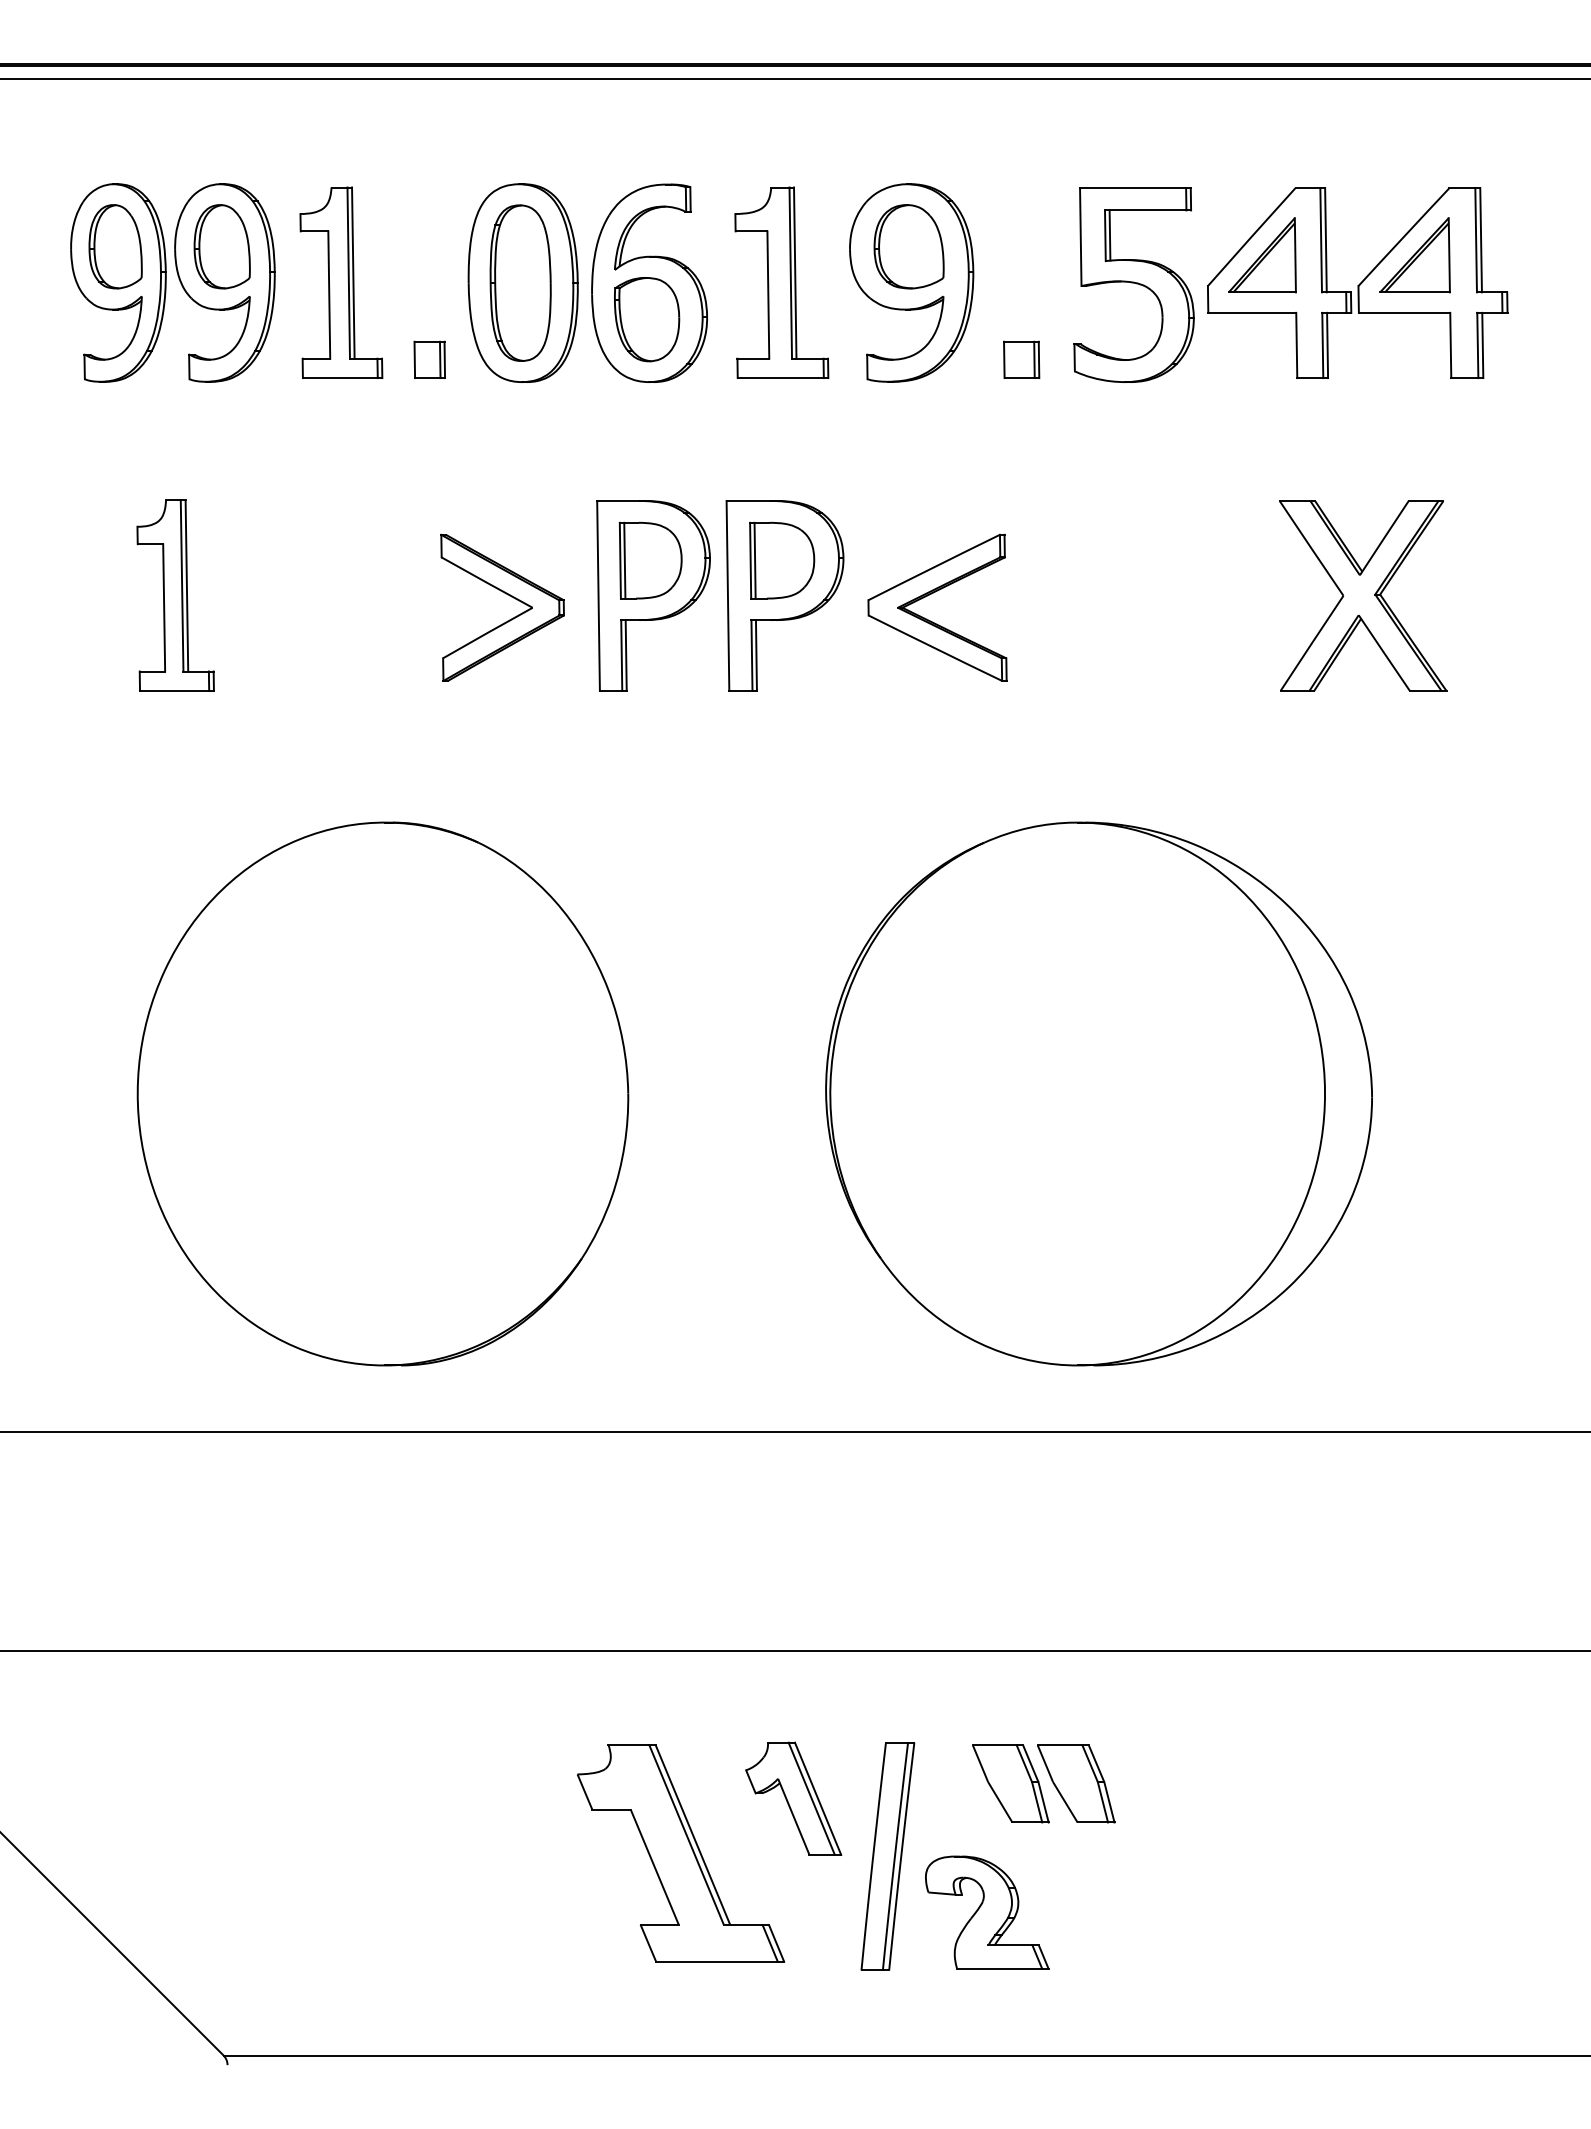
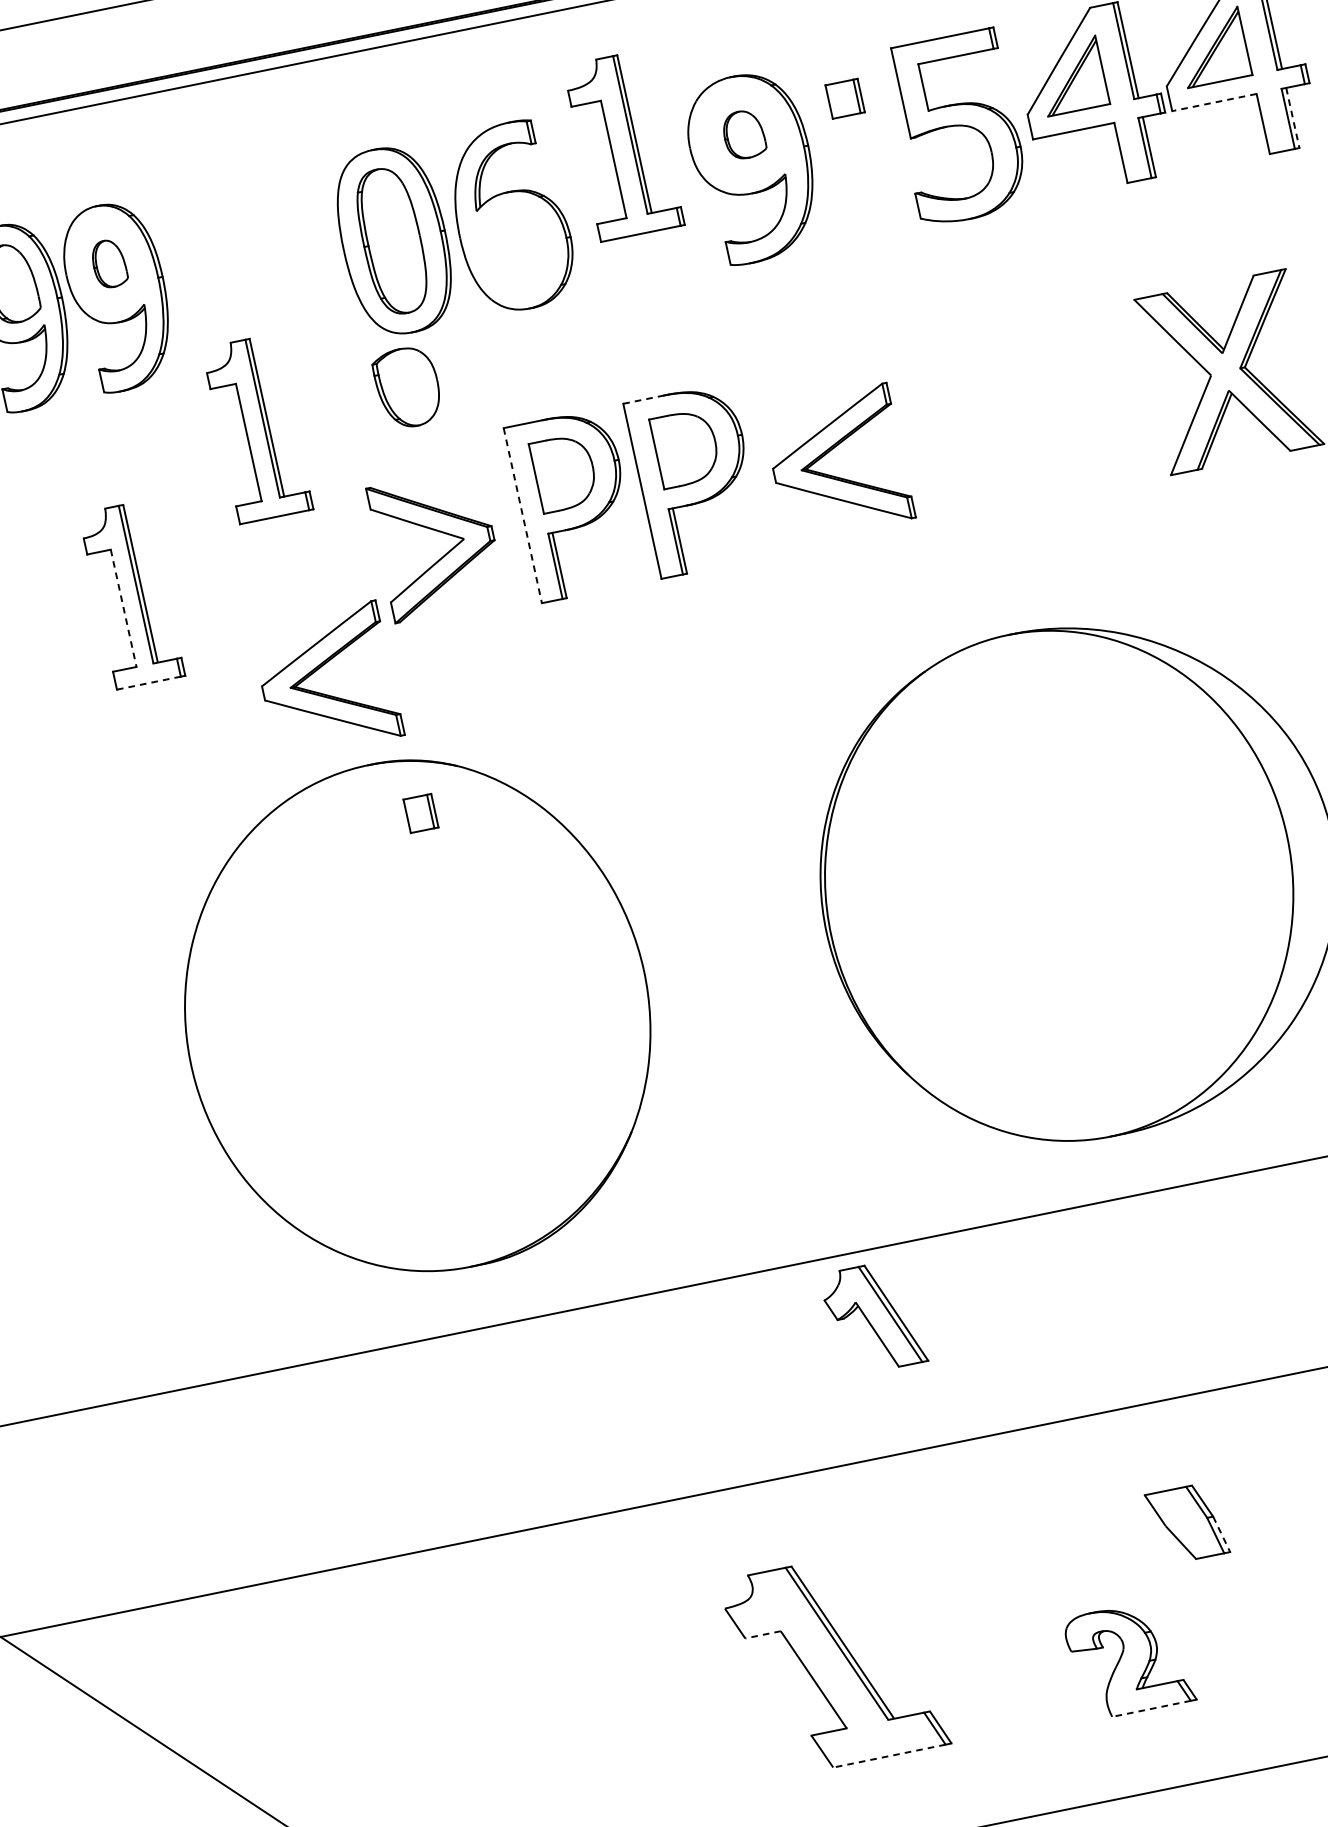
line: (1109, 235) -> (927, 86), removed
part: (221, 246) -> (108, 263), size x0.6
part: (908, 246) -> (743, 134), size x0.6
part: (341, 282) -> (257, 428), moved
part: (781, 282) -> (623, 145), moved
line: (1404, 312) -> (1214, 102), solid -> dashed
part: (647, 319) -> (408, 387), moved
line: (1482, 345) -> (1292, 118), solid -> dashed
part: (429, 359) -> (420, 813), moved
part: (1021, 359) -> (844, 98), moved
line: (748, 500) -> (643, 399), solid -> dashed
line: (624, 560) -> (540, 478), removed
line: (754, 560) -> (660, 453), removed
line: (598, 596) -> (522, 516), solid -> dashed
line: (164, 607) -> (123, 607), solid -> dashed
line: (174, 690) -> (148, 682), solid -> dashed
part: (354, 712) -> (319, 669), added
part: (1010, 1783) -> (1126, 1535), removed
part: (793, 1798) -> (873, 1317), moved
line: (1109, 1802) -> (1221, 1534), solid -> dashed
line: (611, 1809) -> (762, 1634), solid -> dashed
part: (887, 1856) -> (1026, 1626), removed
line: (717, 1962) -> (889, 1756), solid -> dashed
line: (999, 1968) -> (1151, 1708), solid -> dashed

